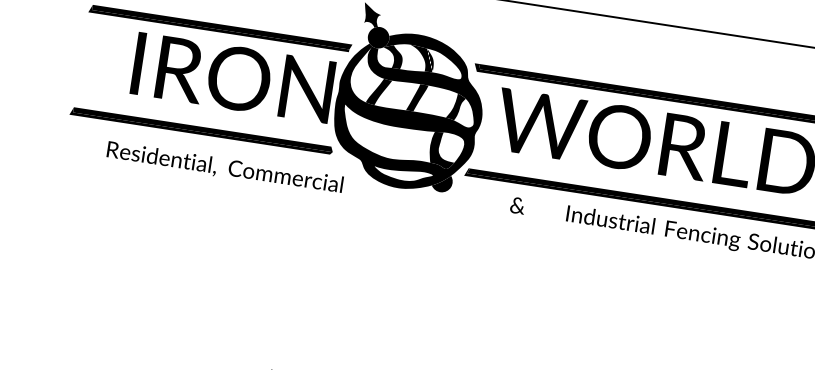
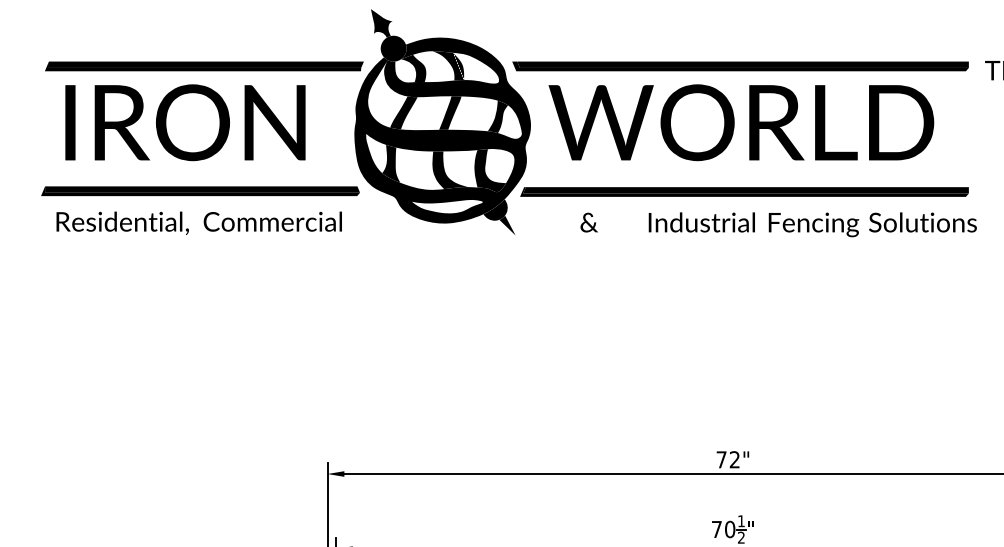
text: (233, 77) -> (185, 122), moved
fill: (362, 132) -> (391, 163), added
fill: (410, 145) -> (450, 170), added
text: (224, 167) -> (198, 222), moved
fill: (450, 197) -> (507, 225), added

